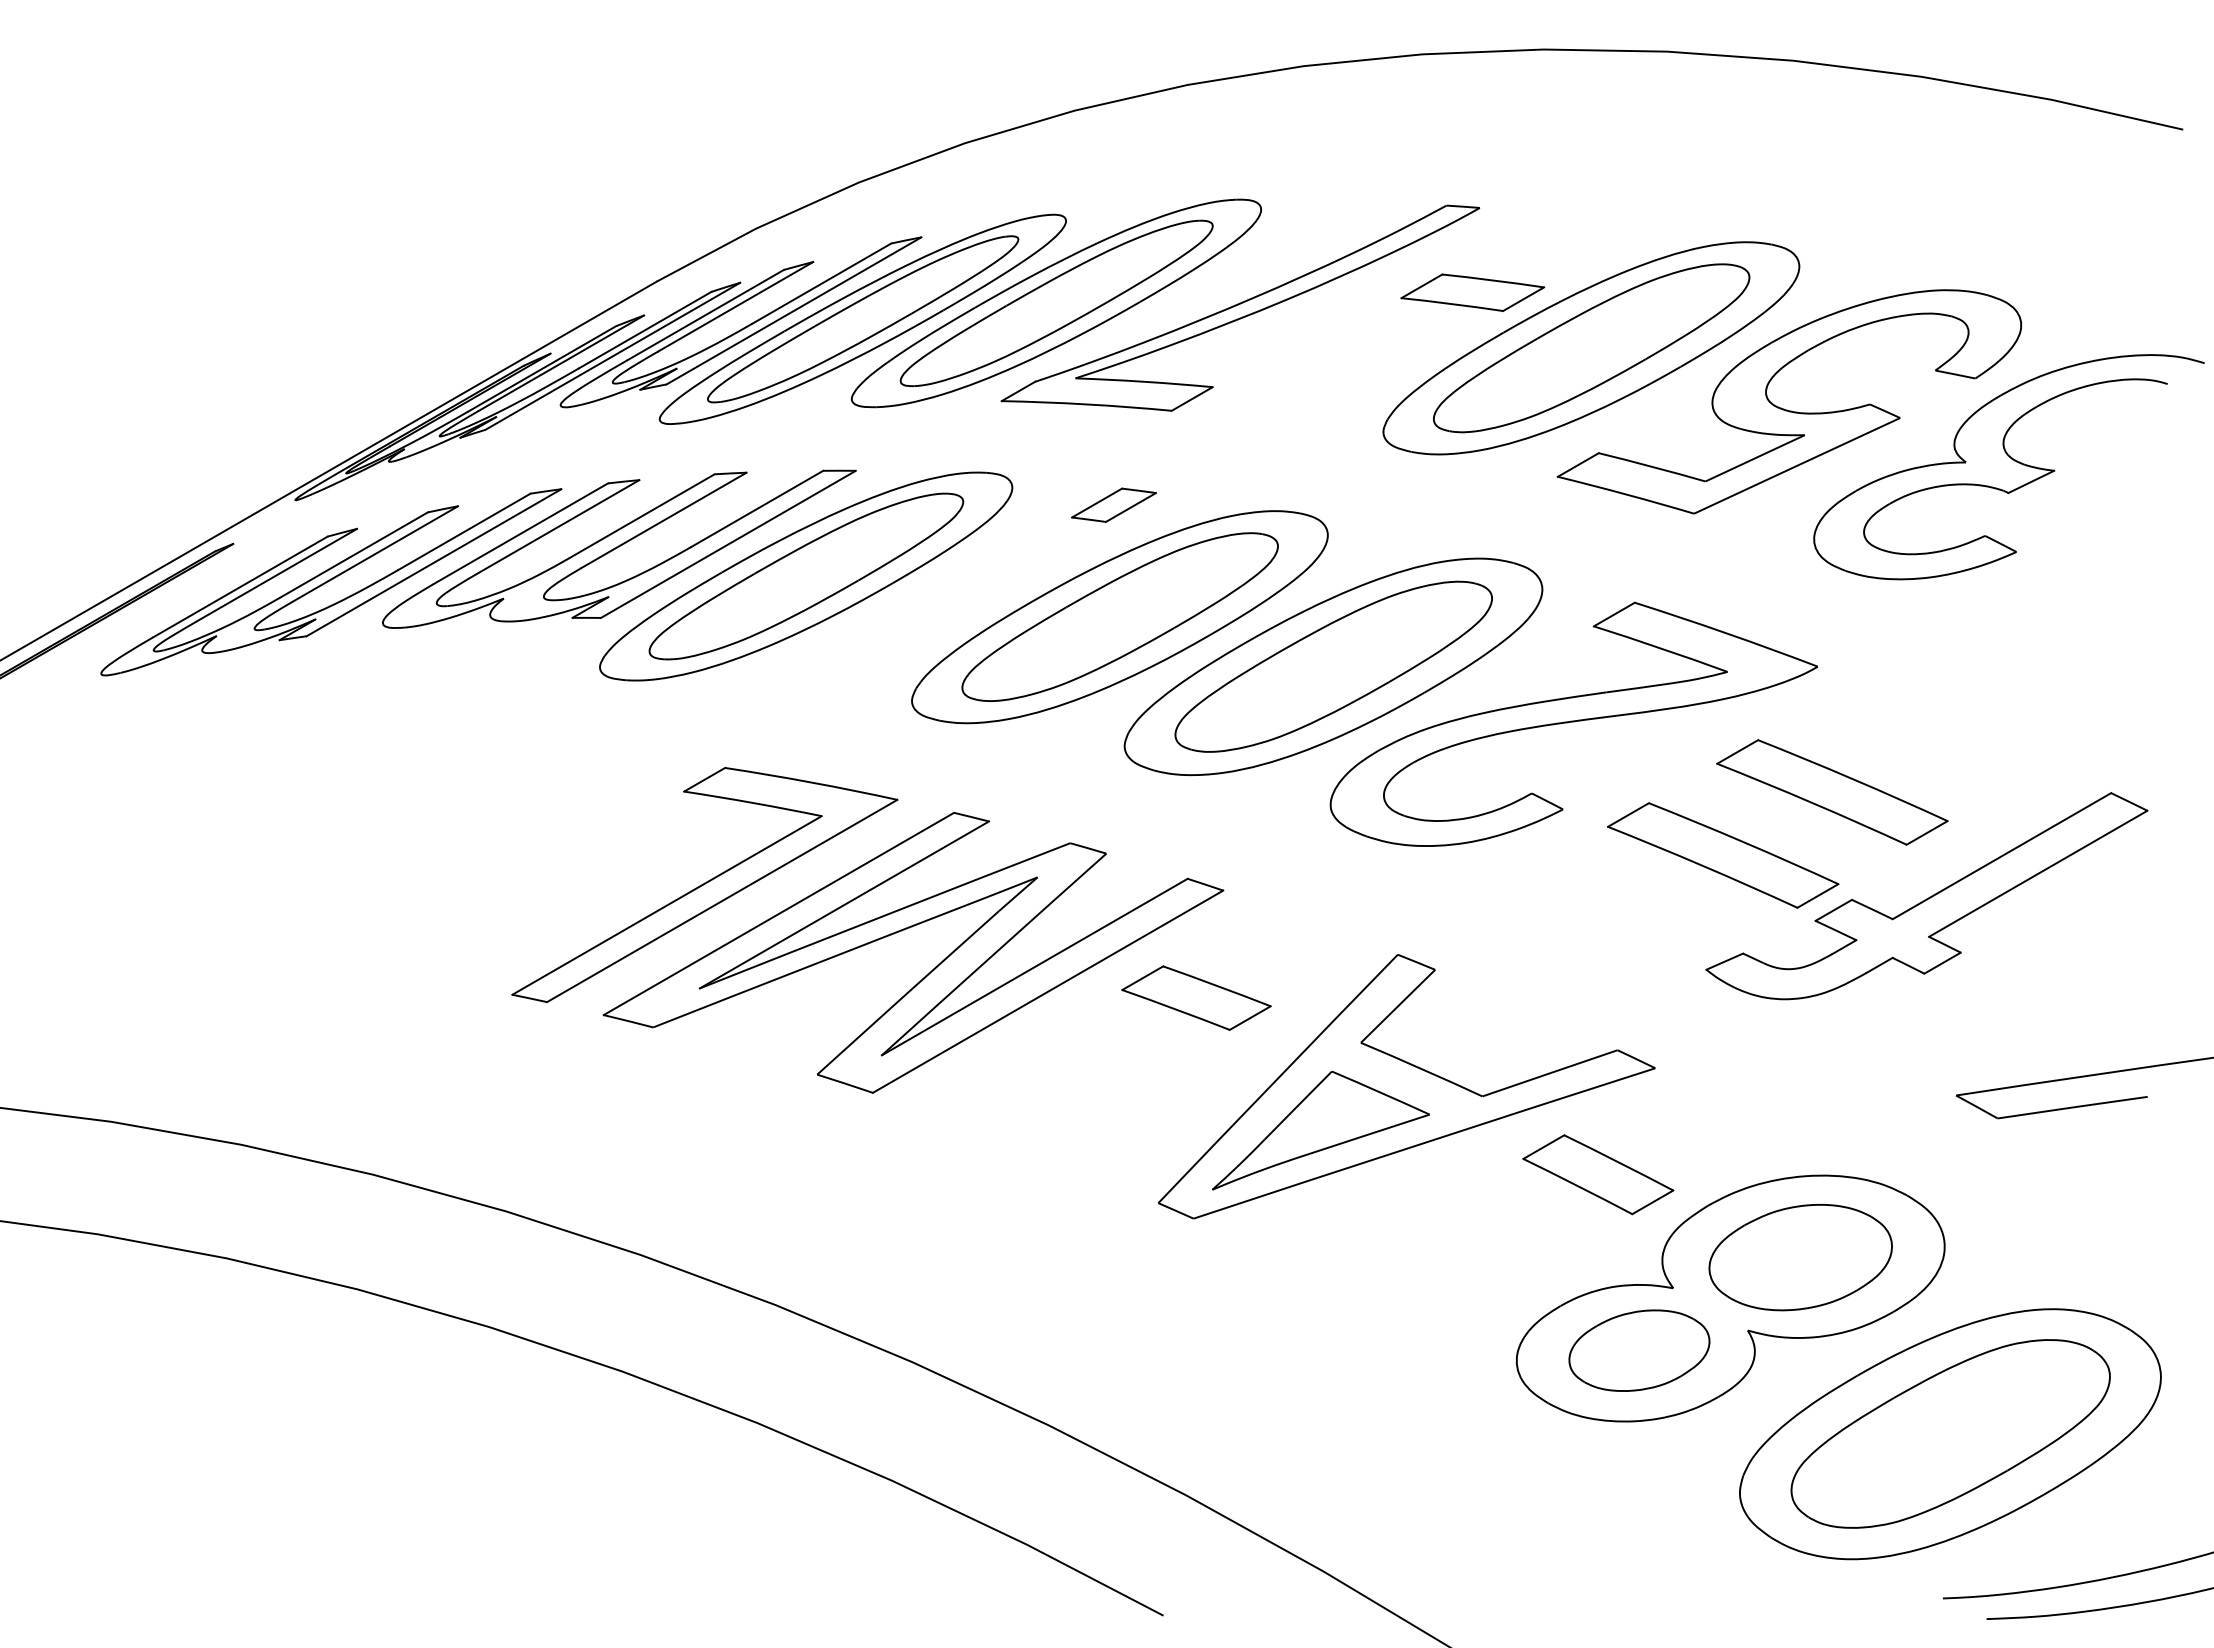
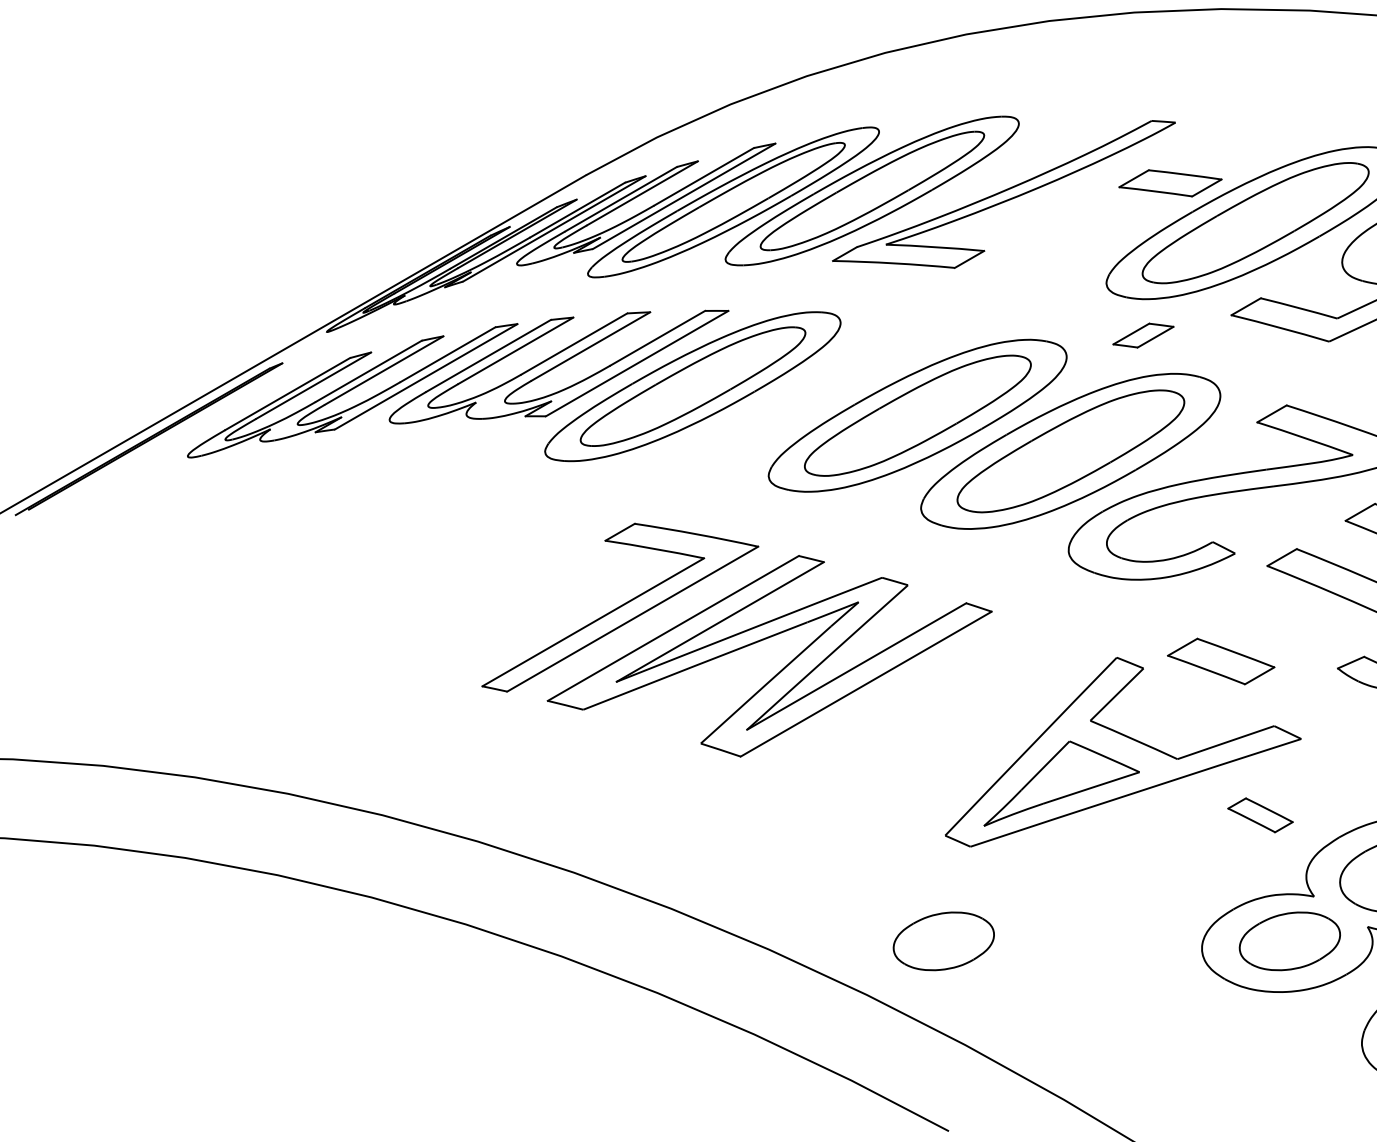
part: (1114, 504) -> (1143, 335), moved
part: (1196, 997) -> (1221, 661), moved
part: (1598, 1174) -> (1260, 815), size x0.6
part: (1156, 1350) -> (943, 941), added

